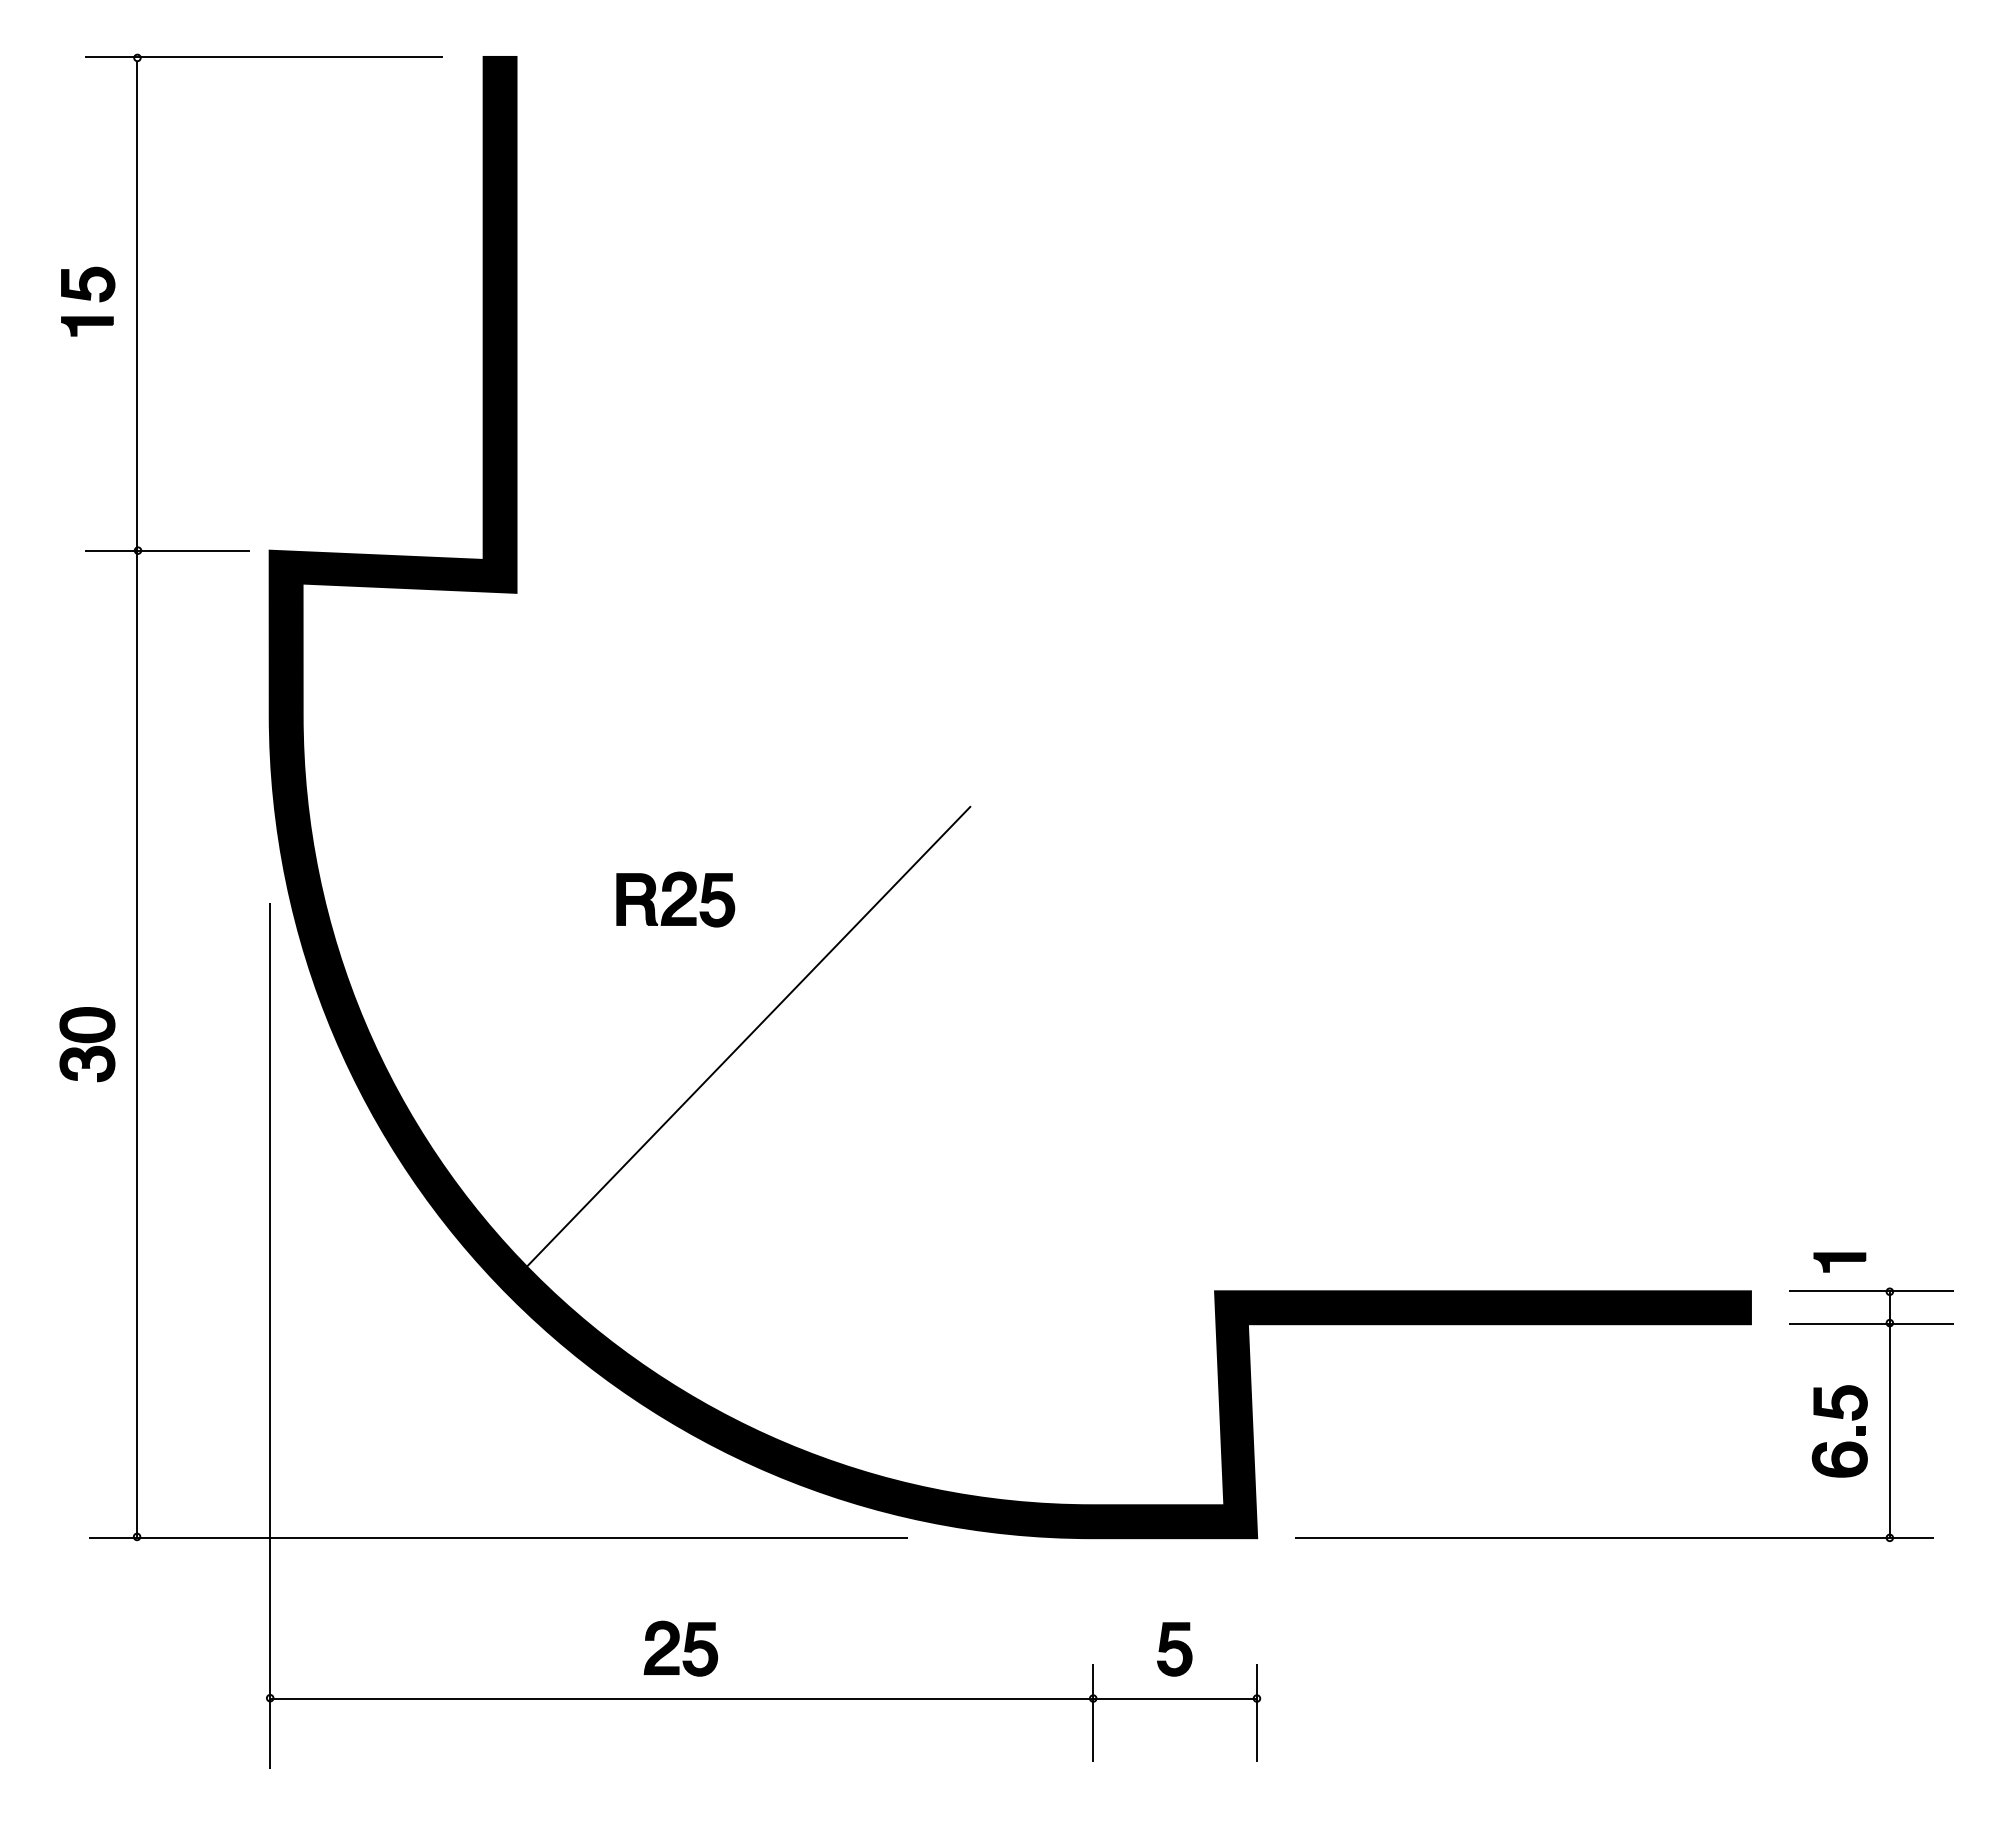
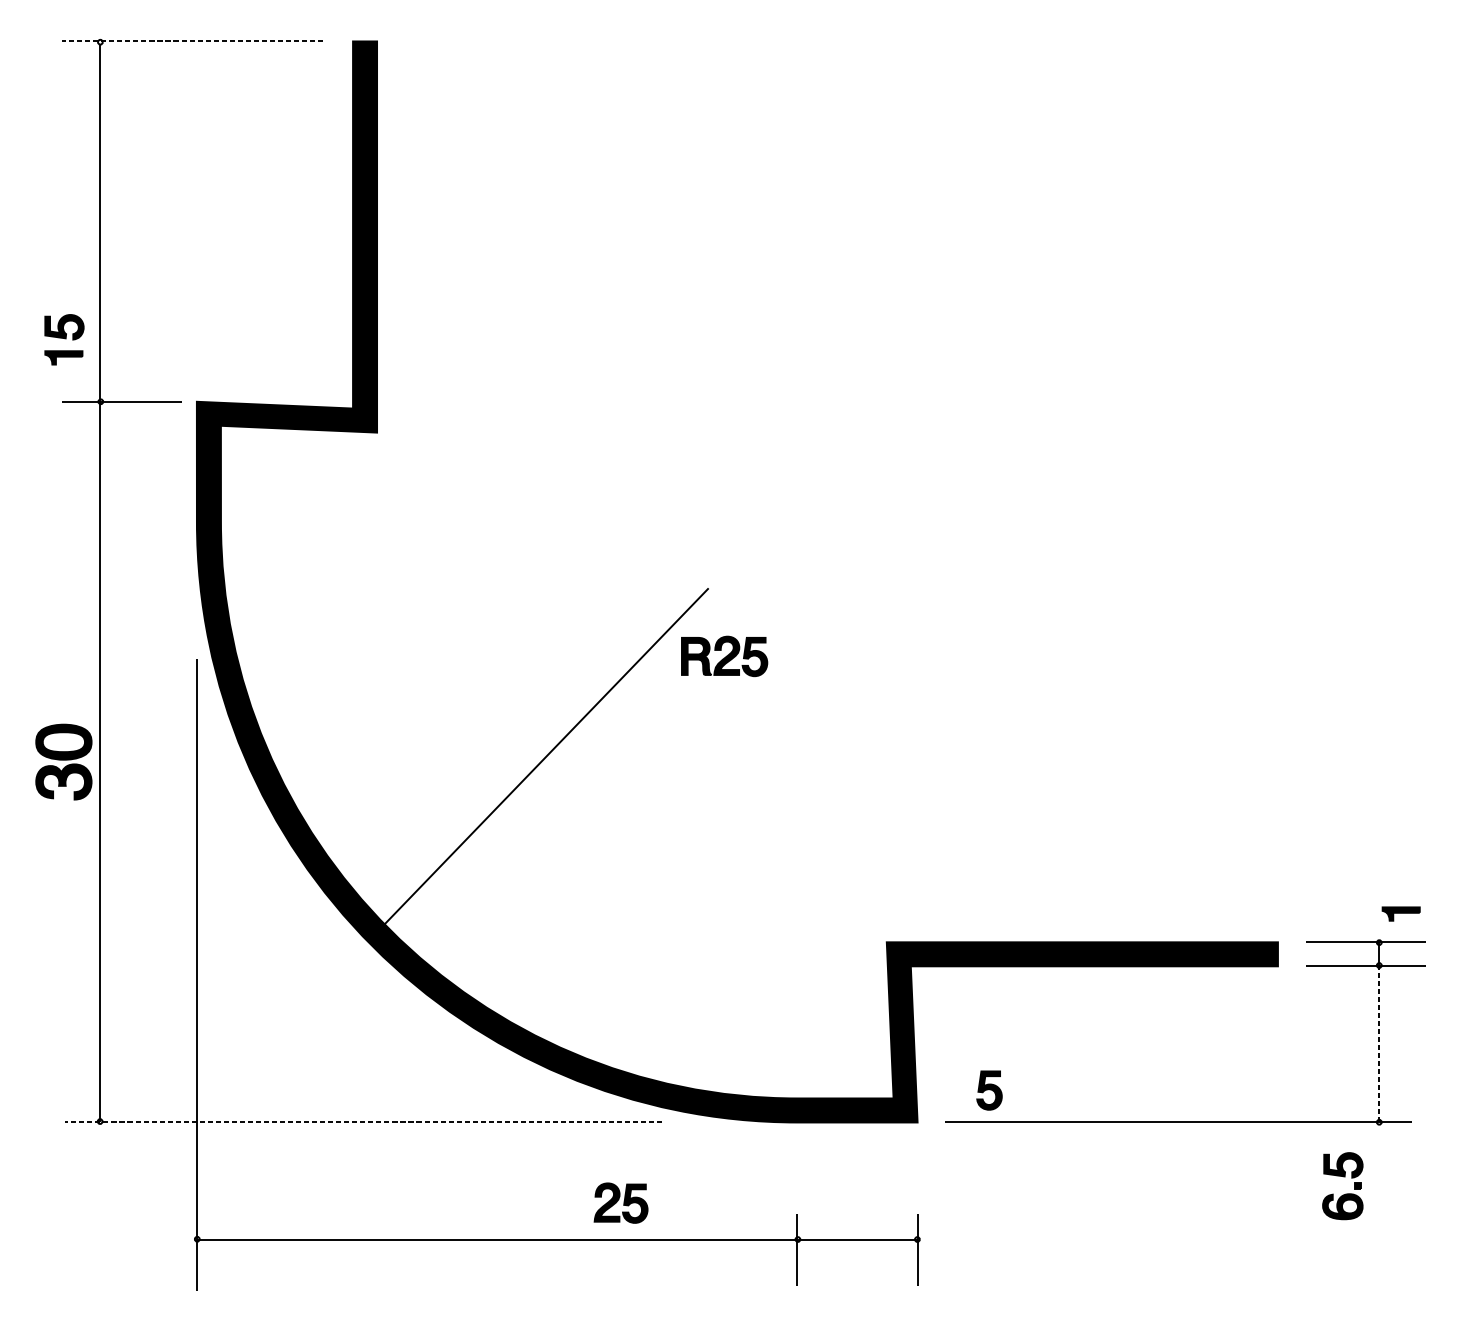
line: (263, 56) -> (192, 41), solid -> dashed
part: (88, 301) -> (64, 339), moved
part: (675, 899) -> (724, 656), moved
part: (87, 1044) -> (63, 762), size x1.4
part: (1839, 1262) -> (1400, 913), moved
line: (1889, 1430) -> (1379, 1043), solid -> dashed
part: (1842, 1442) -> (1344, 1194), moved
line: (497, 1538) -> (363, 1122), solid -> dashed
part: (680, 1648) -> (620, 1202), moved
part: (1174, 1649) -> (989, 1090), moved

